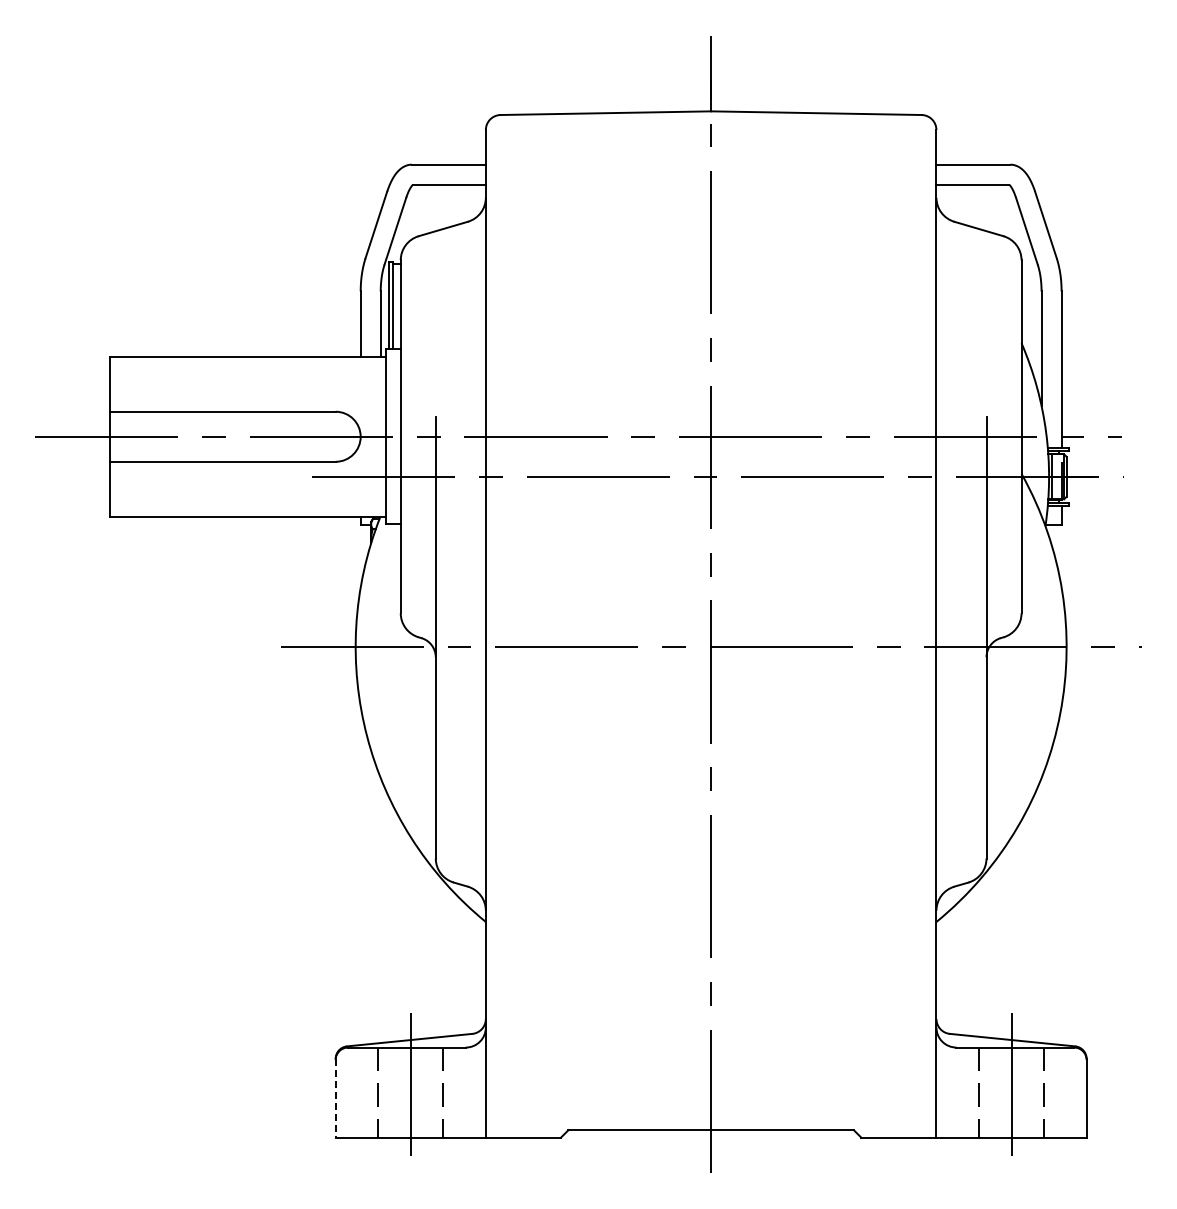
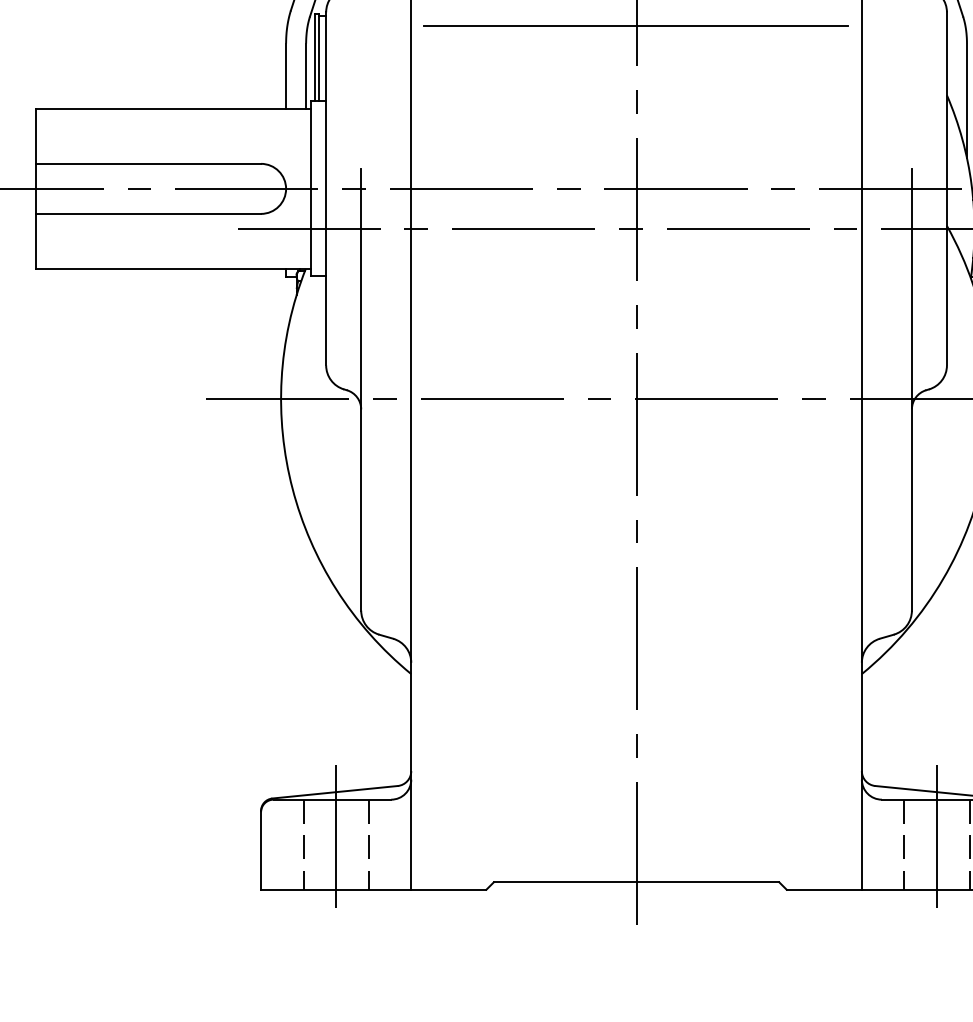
line: (710, 274) -> (635, 26), added
line: (335, 1098) -> (260, 850), dashed -> solid

